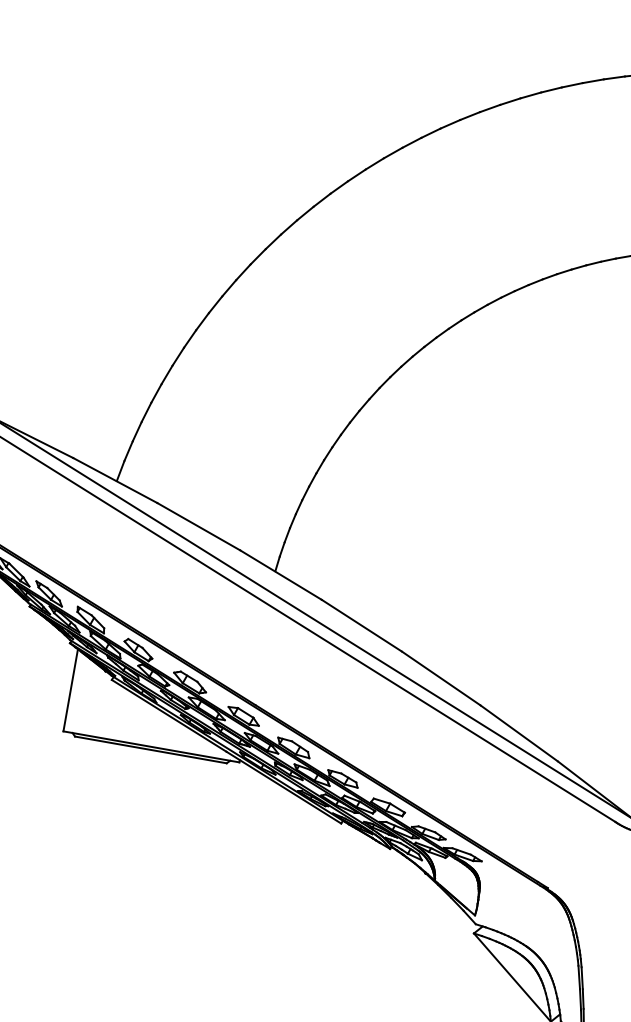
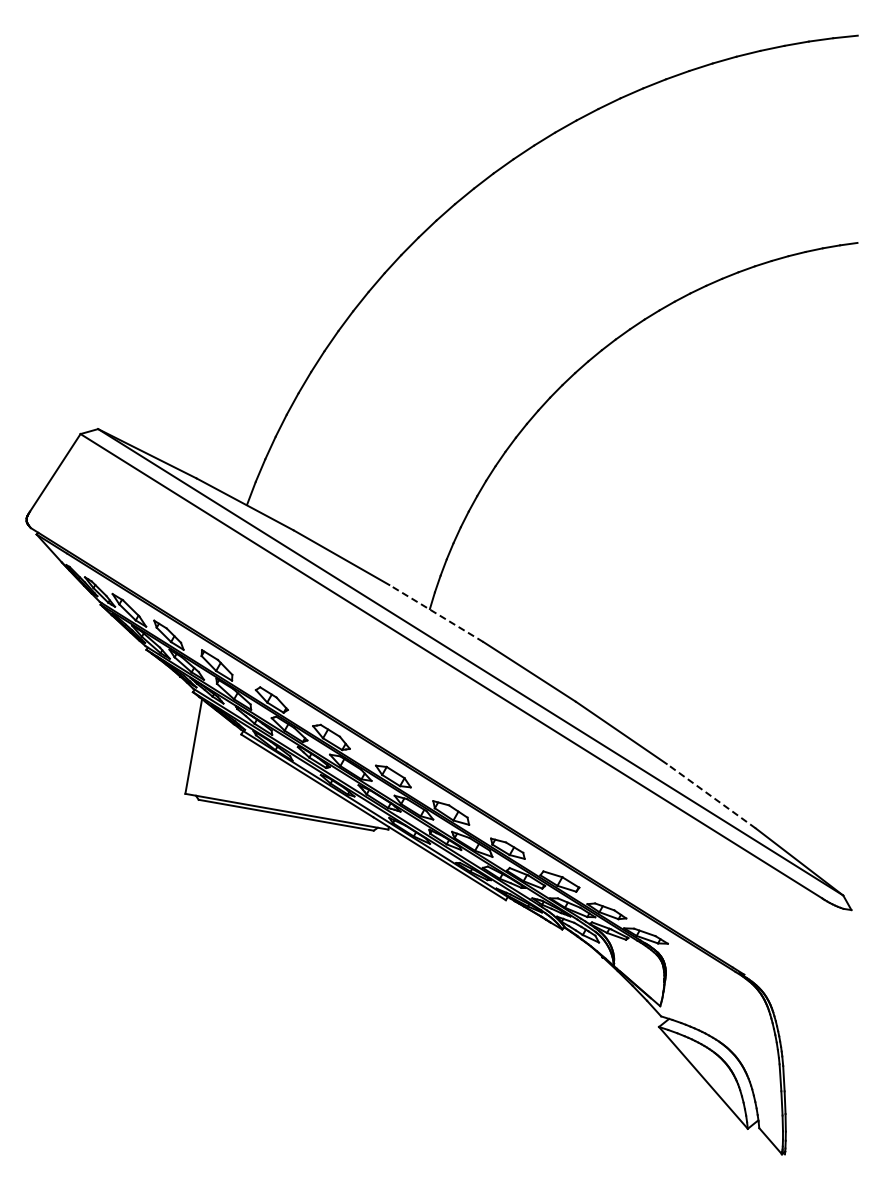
line: (280, 575) -> (435, 613), solid -> dashed
line: (518, 732) -> (710, 795), solid -> dashed

